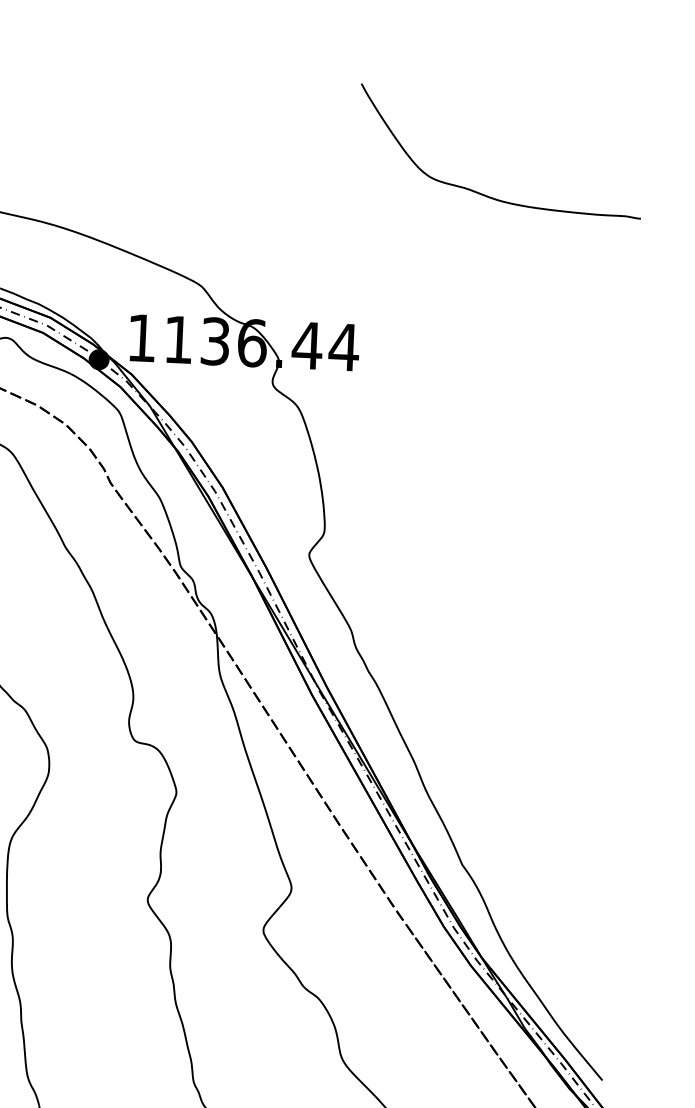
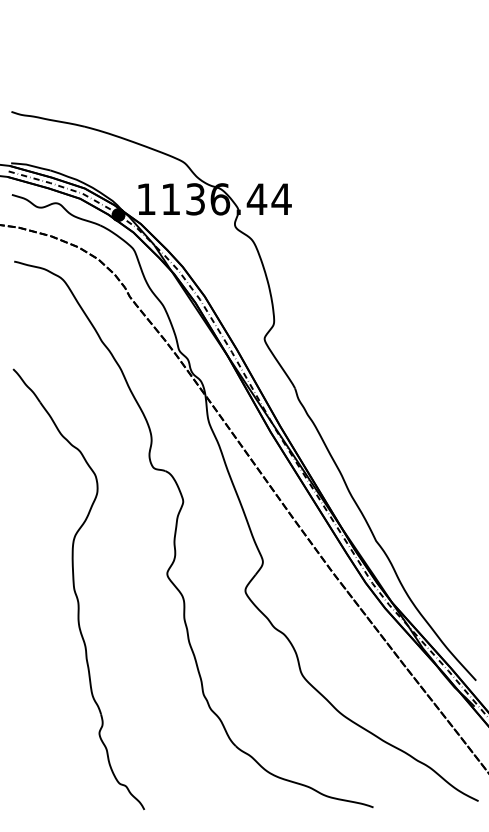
part: (484, 193) -> (370, 92), removed

